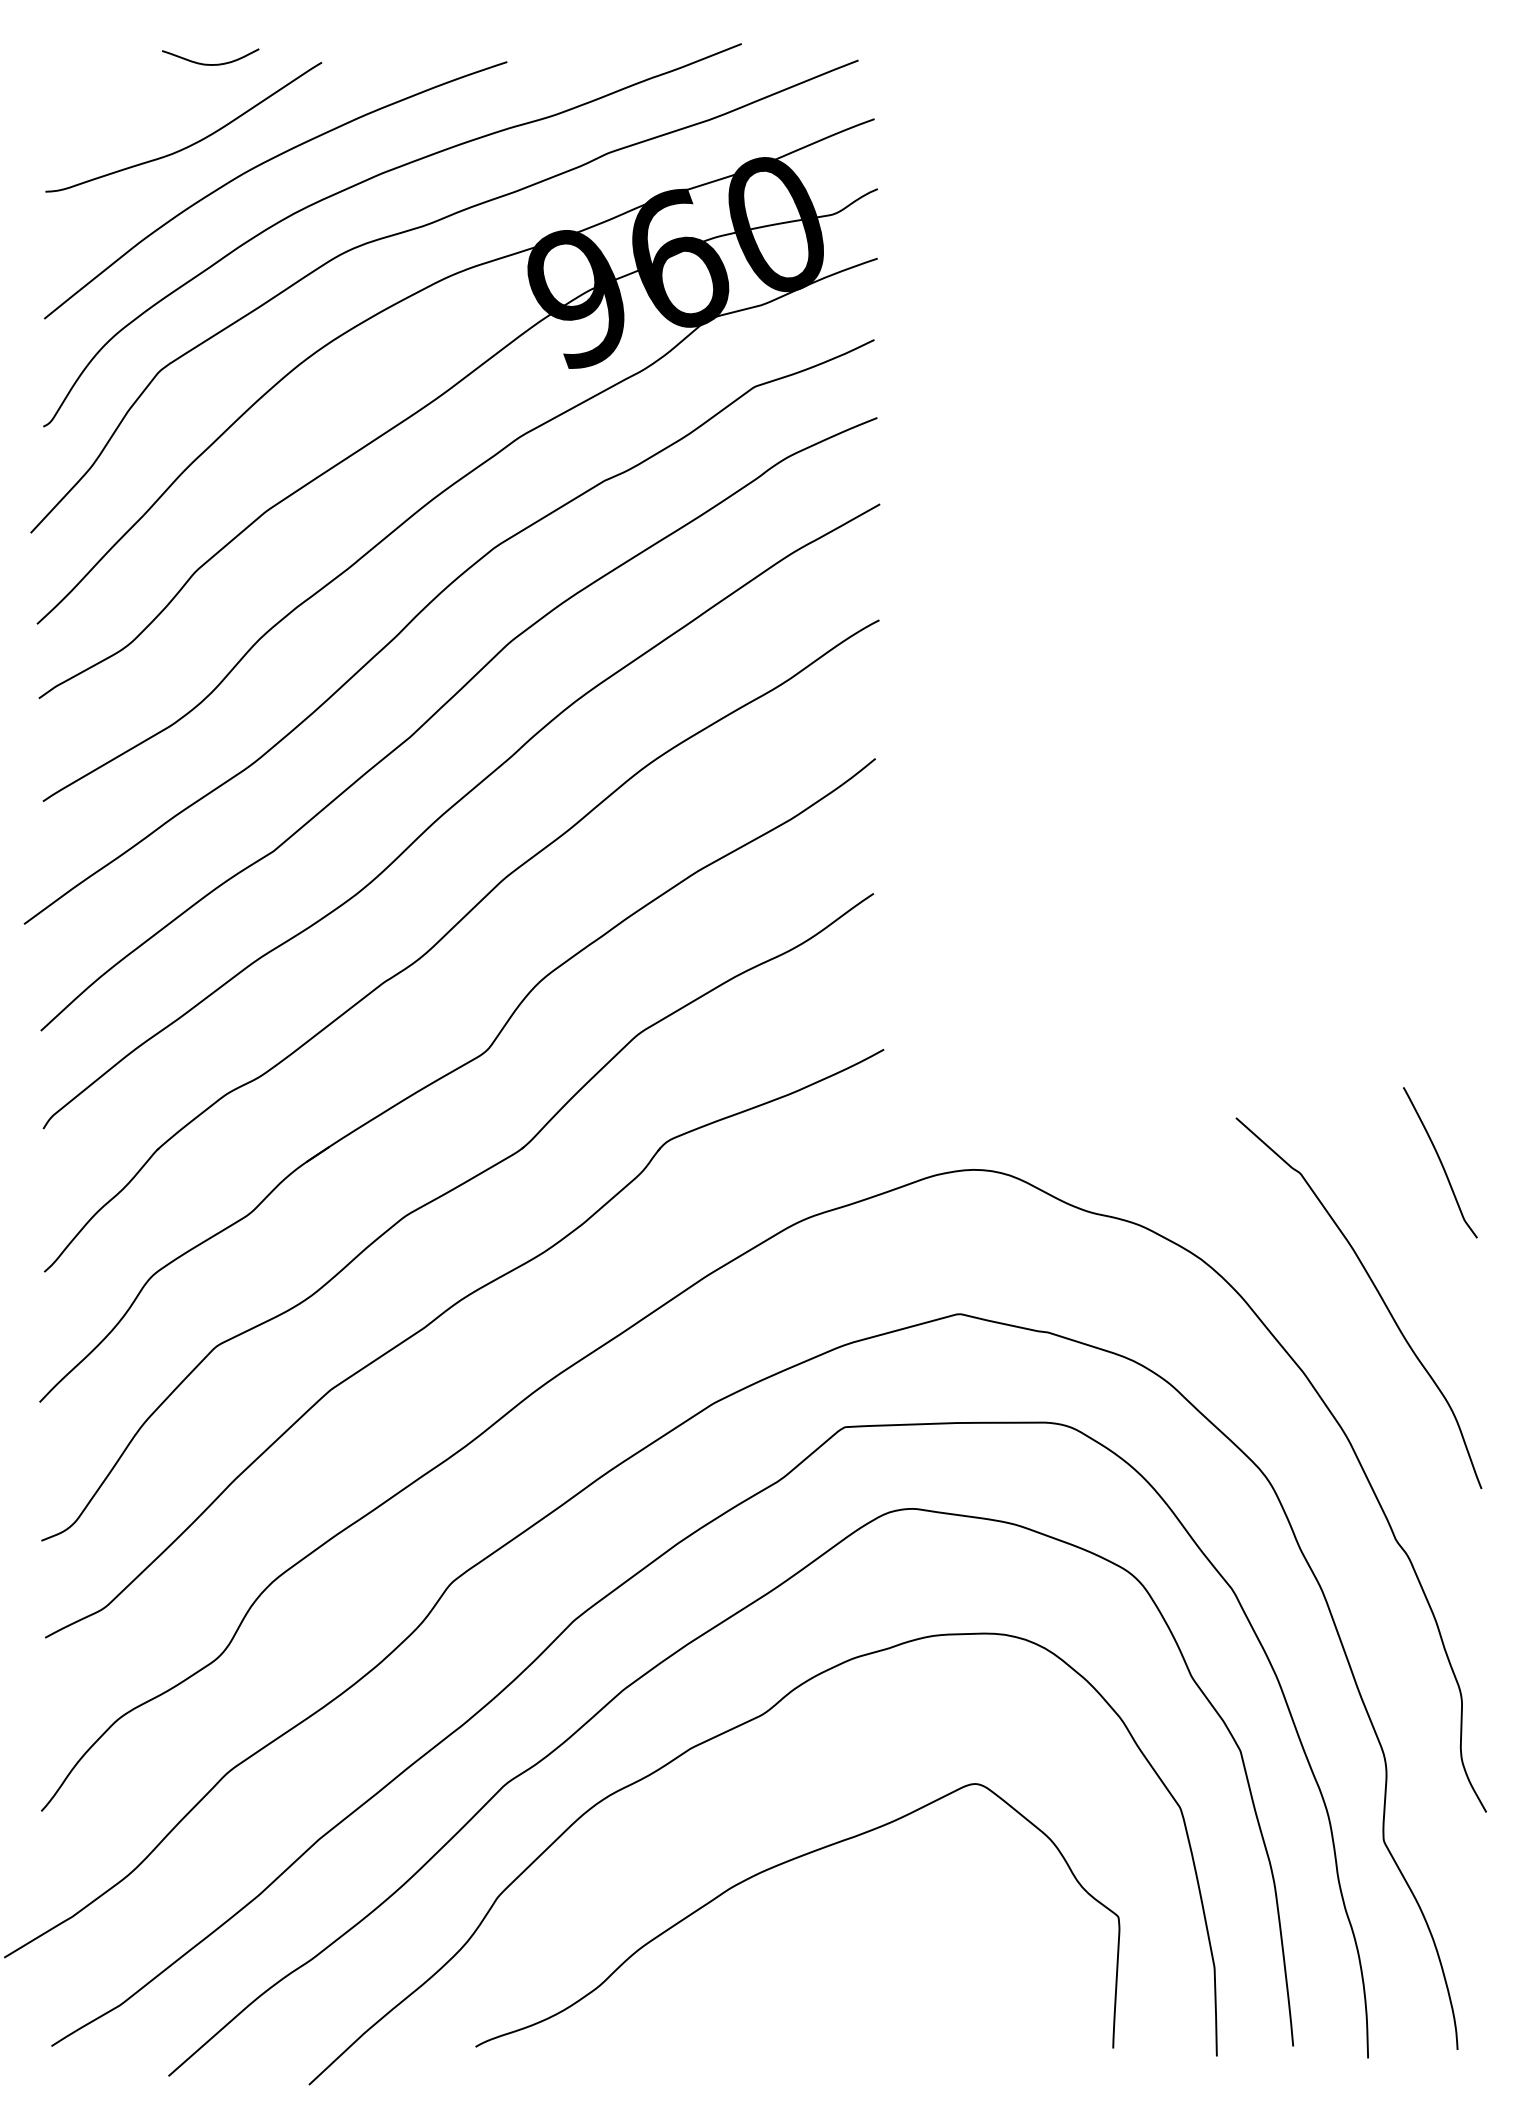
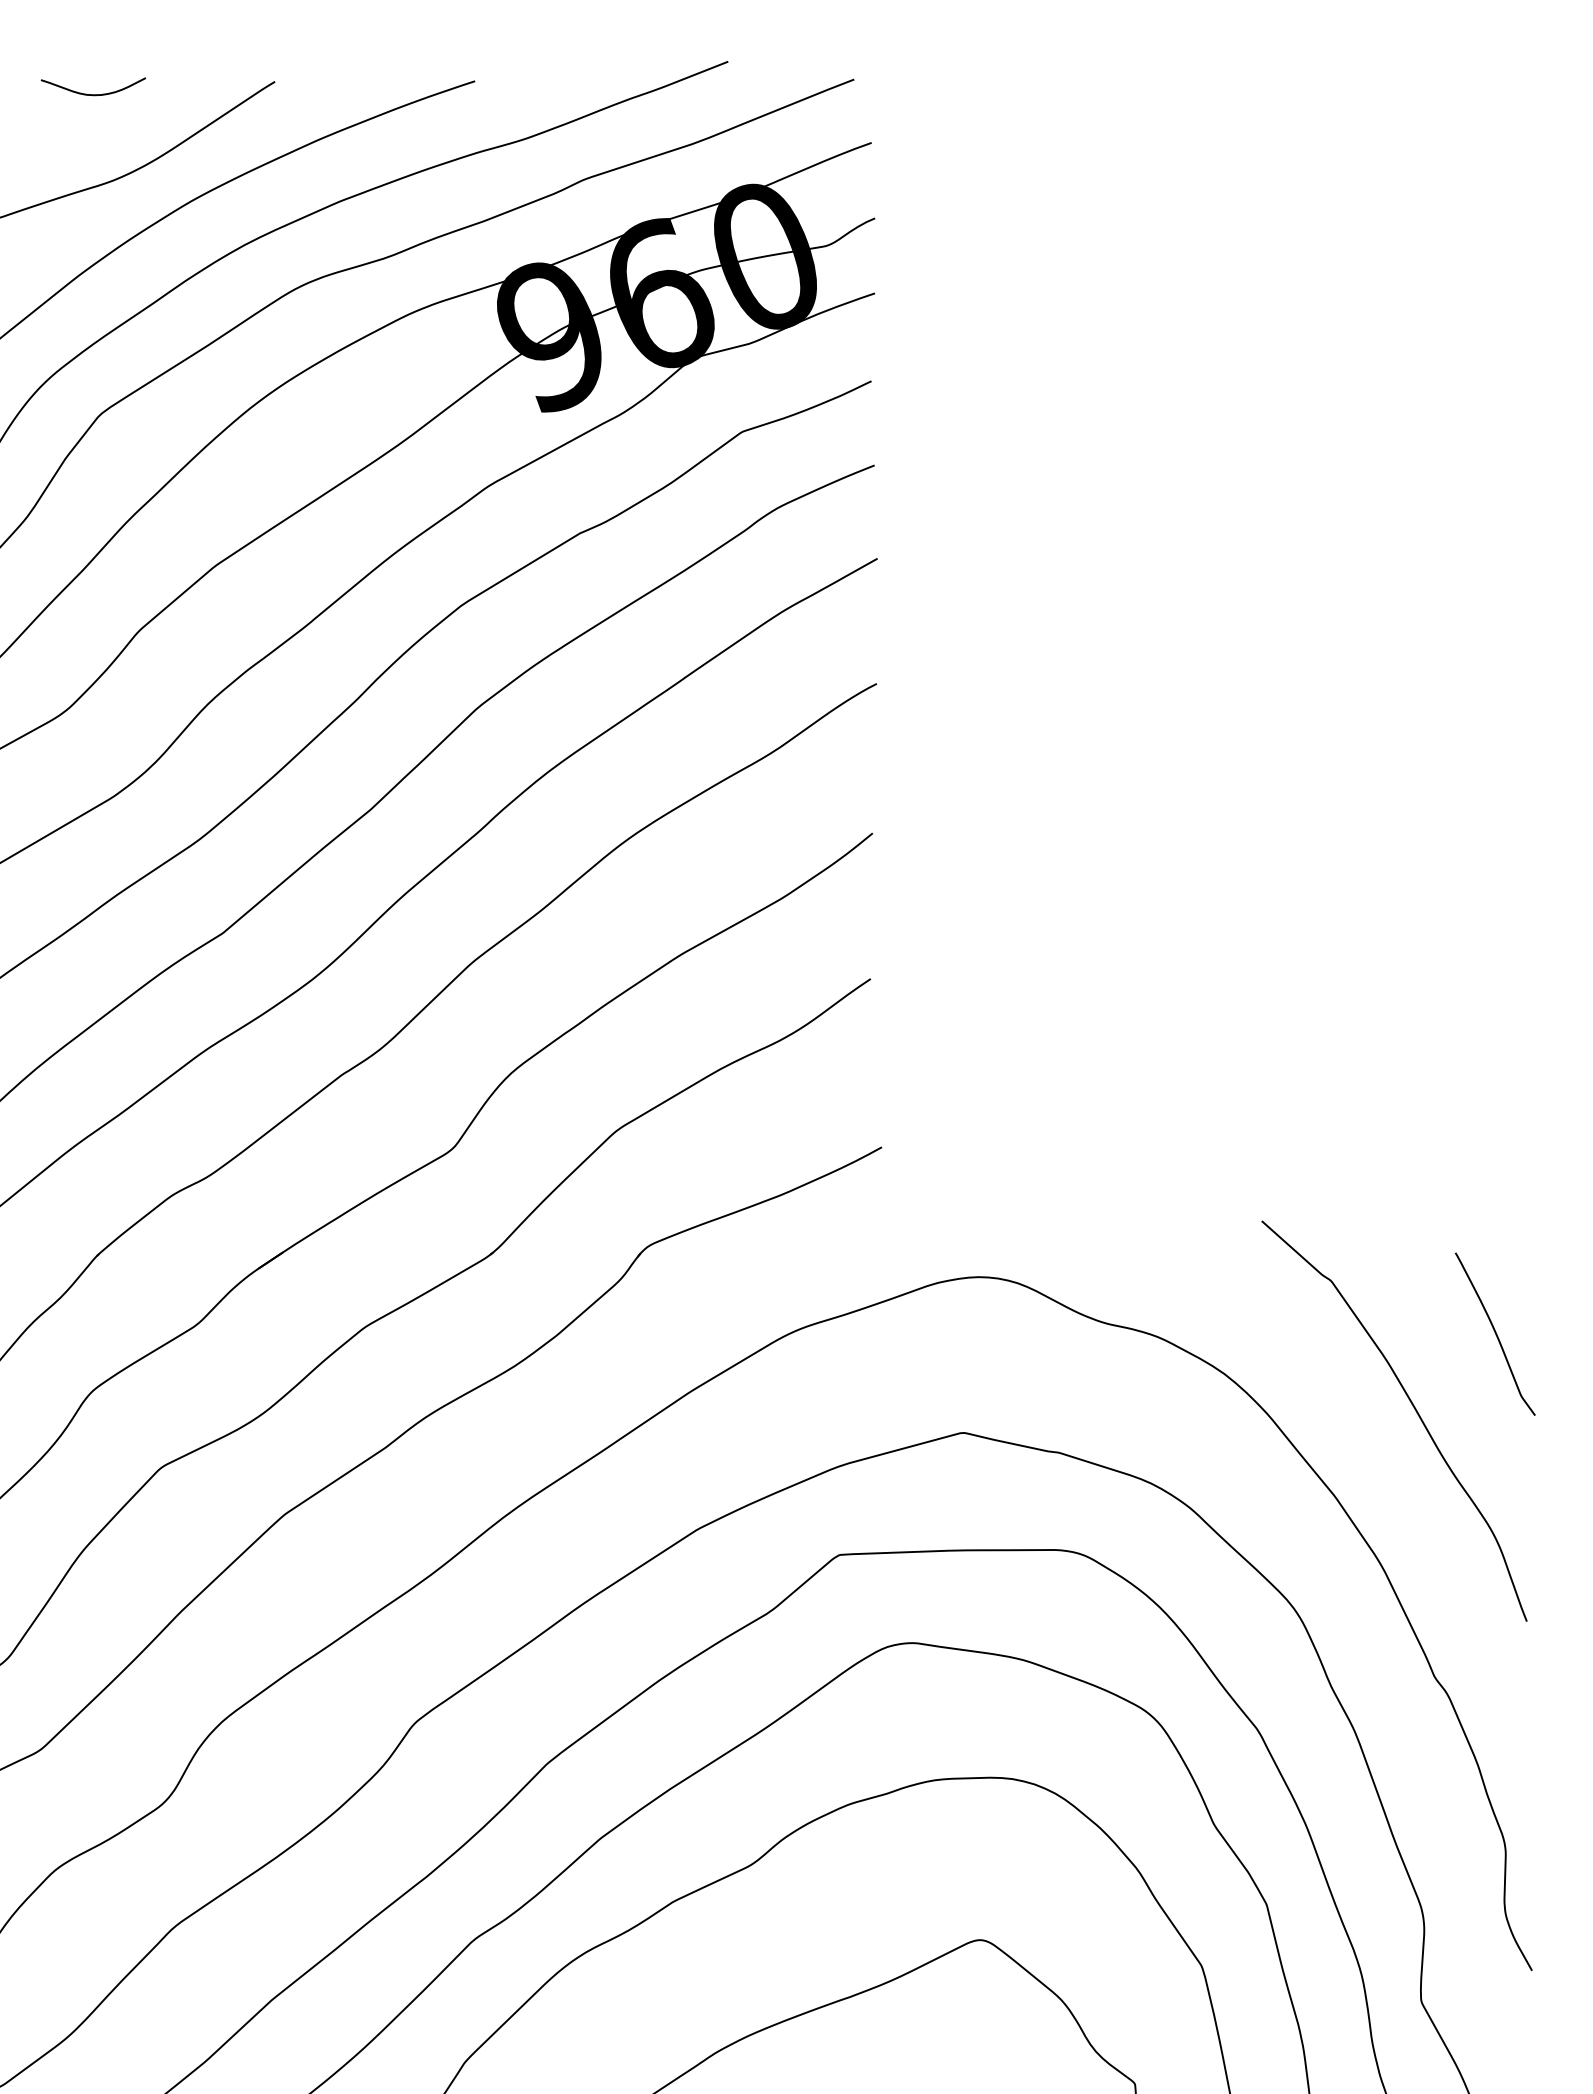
curve: (207, 63) -> (89, 93), moved
curve: (1440, 1162) -> (1495, 1333), moved

